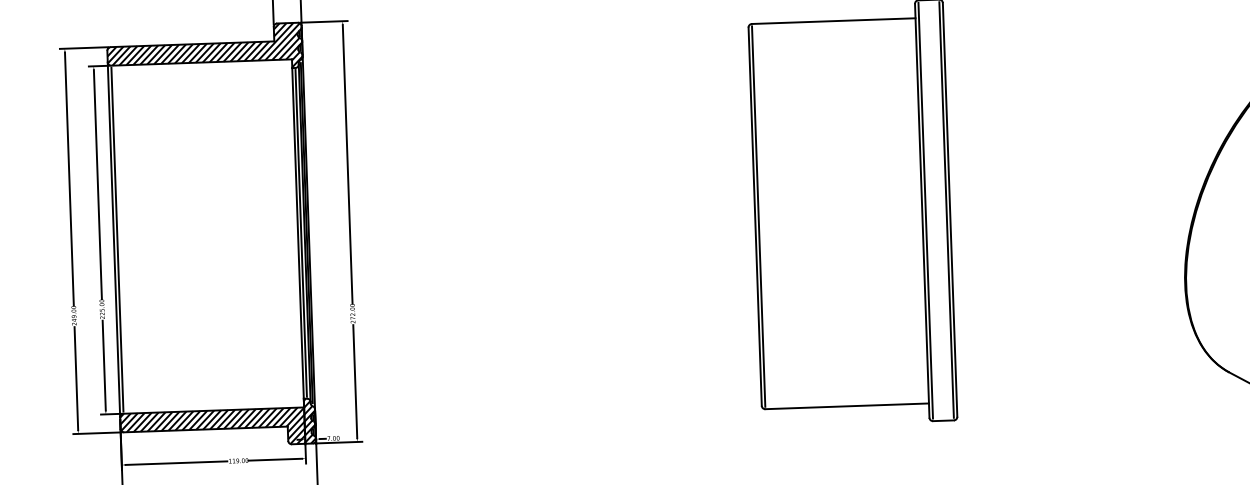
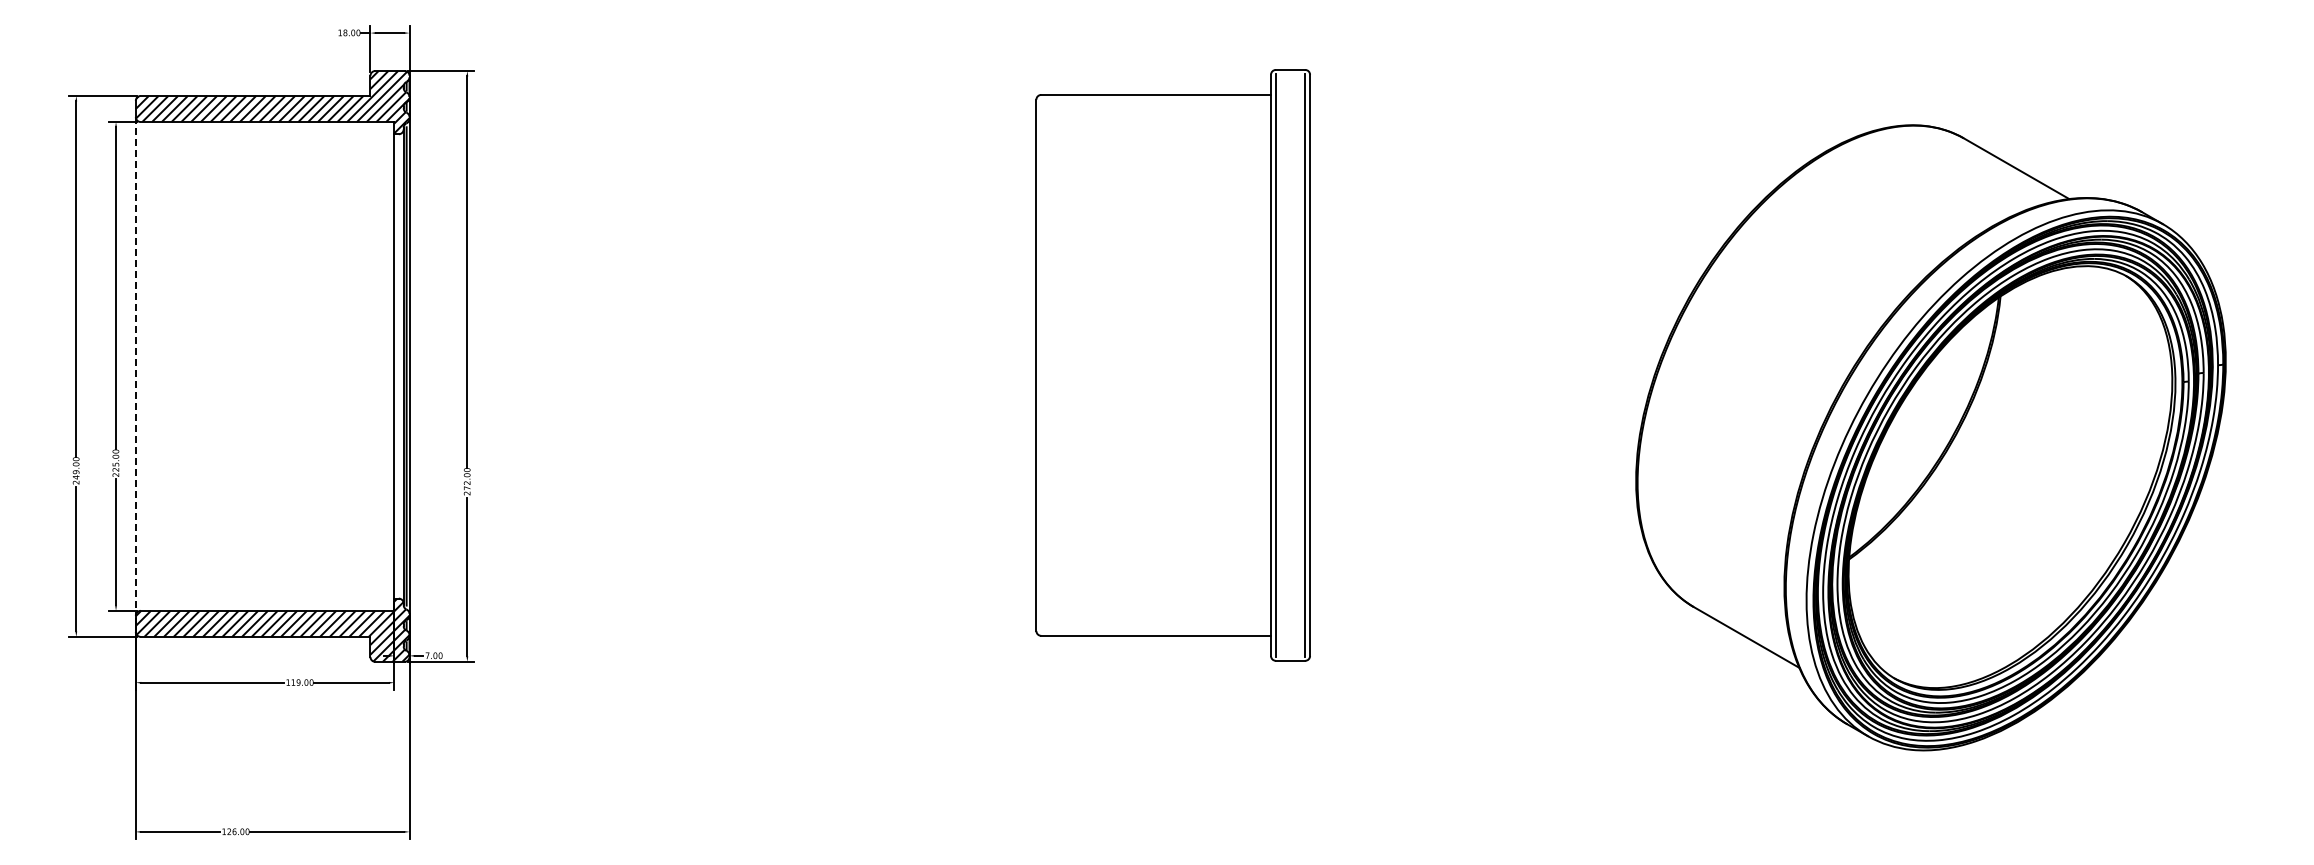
line: (758, 216) -> (1041, 365), removed
line: (301, 233) -> (398, 366), removed
line: (113, 239) -> (135, 366), solid -> dashed
line: (117, 239) -> (140, 366), removed

